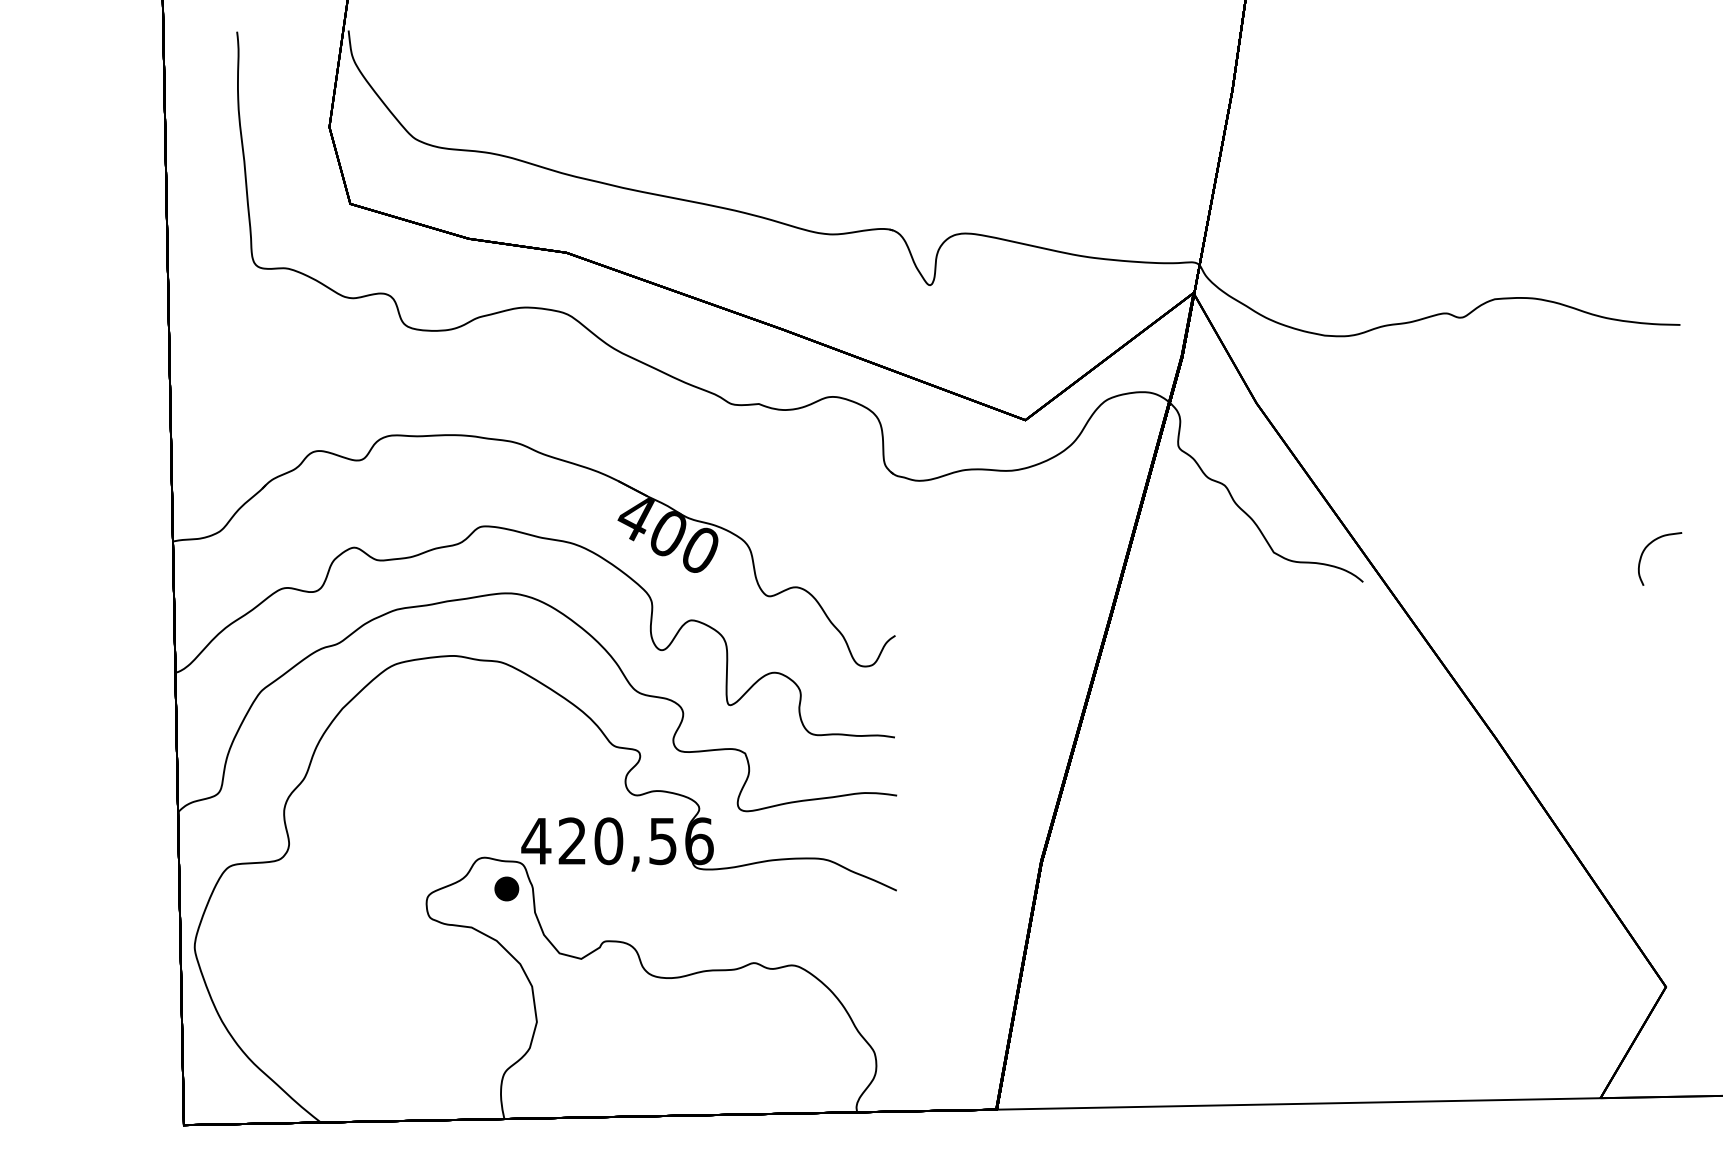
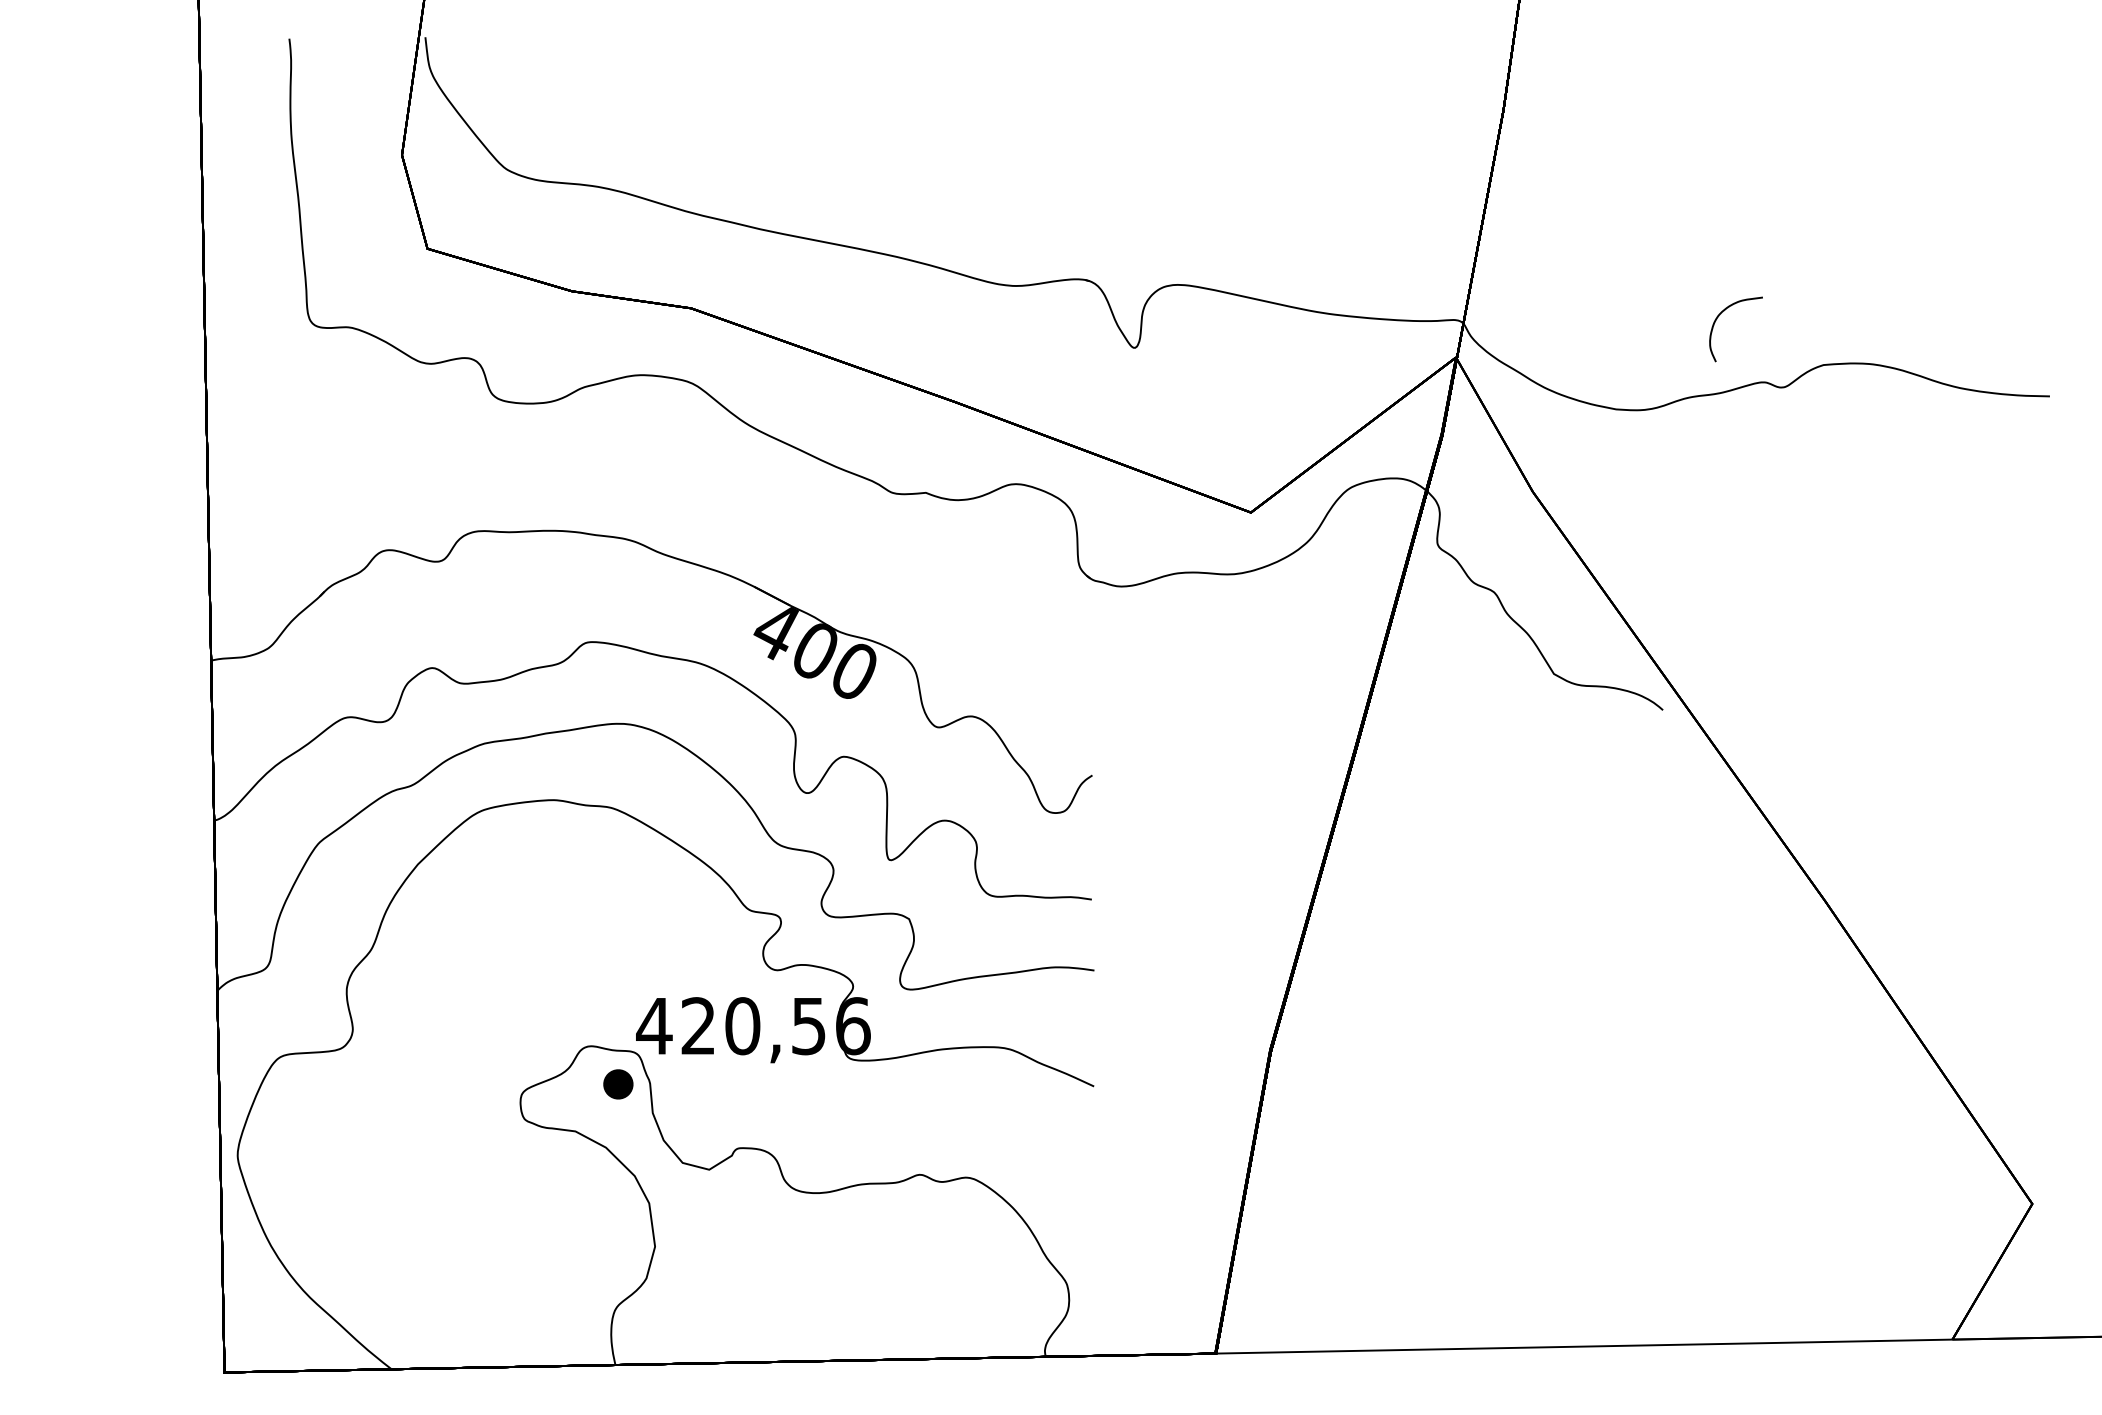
curve: (1648, 546) -> (1721, 314), moved

